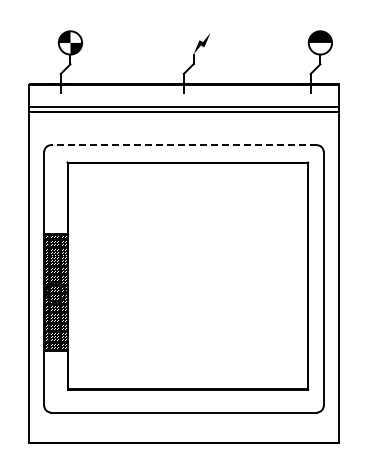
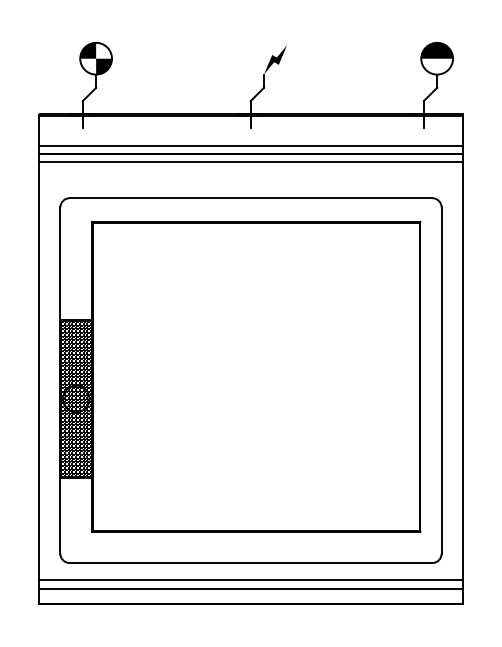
line: (183, 118) -> (250, 161), added
line: (184, 145) -> (251, 198), dashed -> solid
line: (183, 424) -> (250, 579), added
line: (183, 431) -> (250, 588), added

